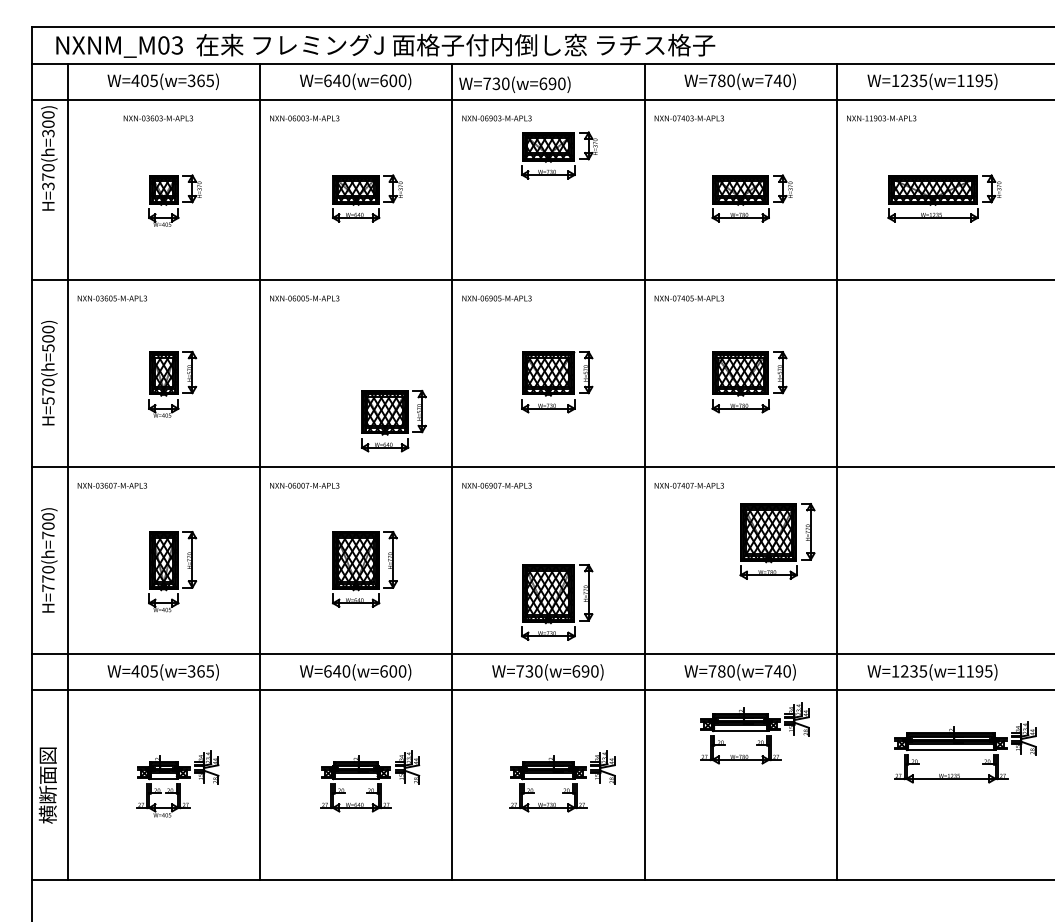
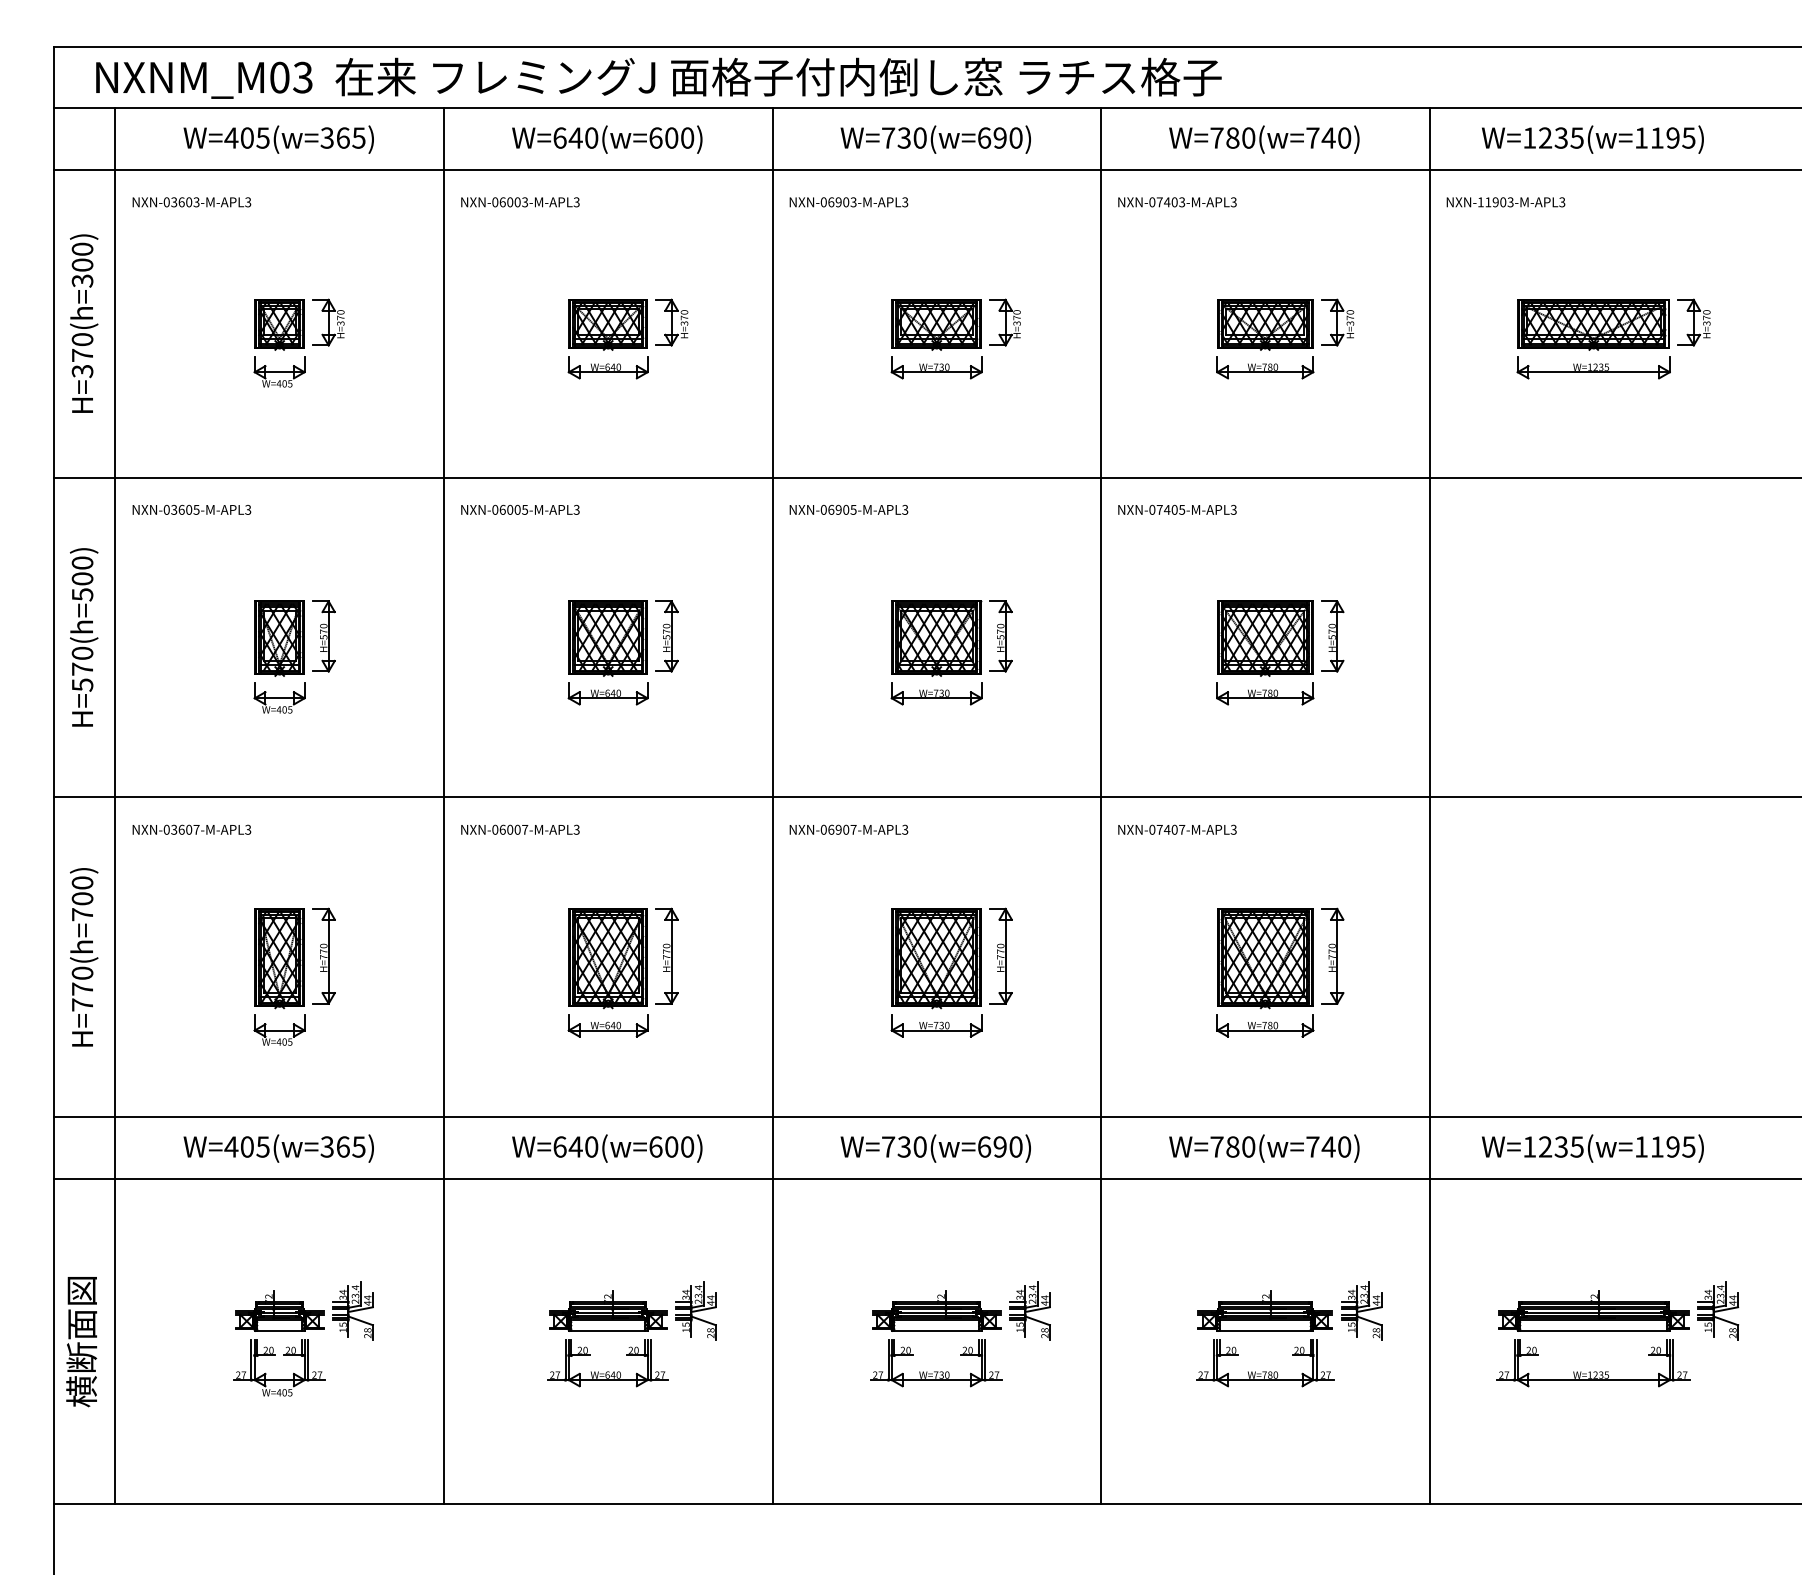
text: (514, 84) -> (935, 139), moved
text: (157, 118) -> (190, 202), moved
part: (559, 155) -> (955, 339), moved
text: (49, 158) -> (84, 323), moved
part: (393, 420) -> (622, 651), moved
part: (777, 541) -> (1280, 972), moved
part: (557, 602) -> (952, 972), moved
part: (754, 733) -> (1288, 1335), moved
part: (965, 752) -> (1618, 1335), moved

